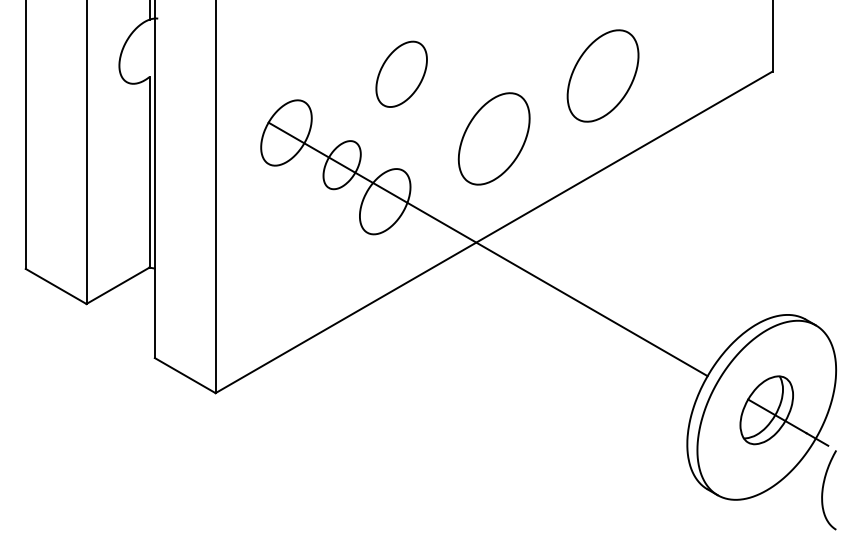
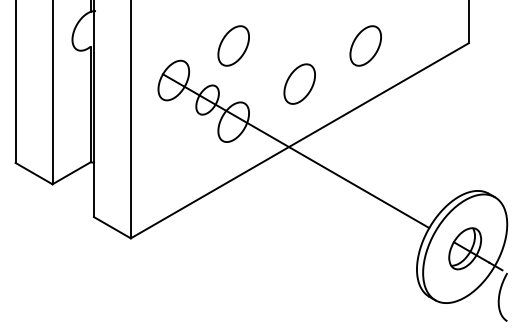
part: (401, 73) -> (233, 45), moved
part: (602, 75) -> (365, 45), size x0.71
part: (493, 137) -> (299, 83), size x0.71

